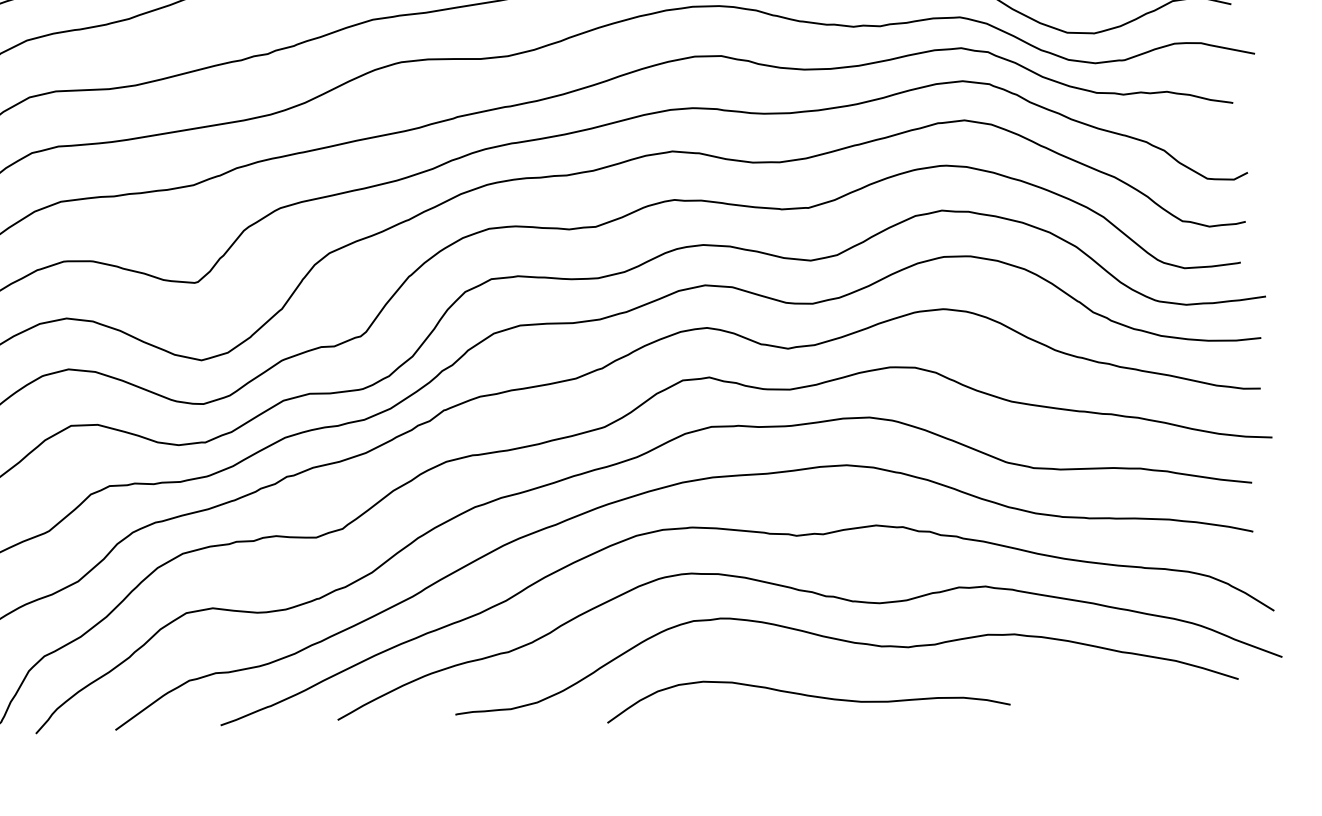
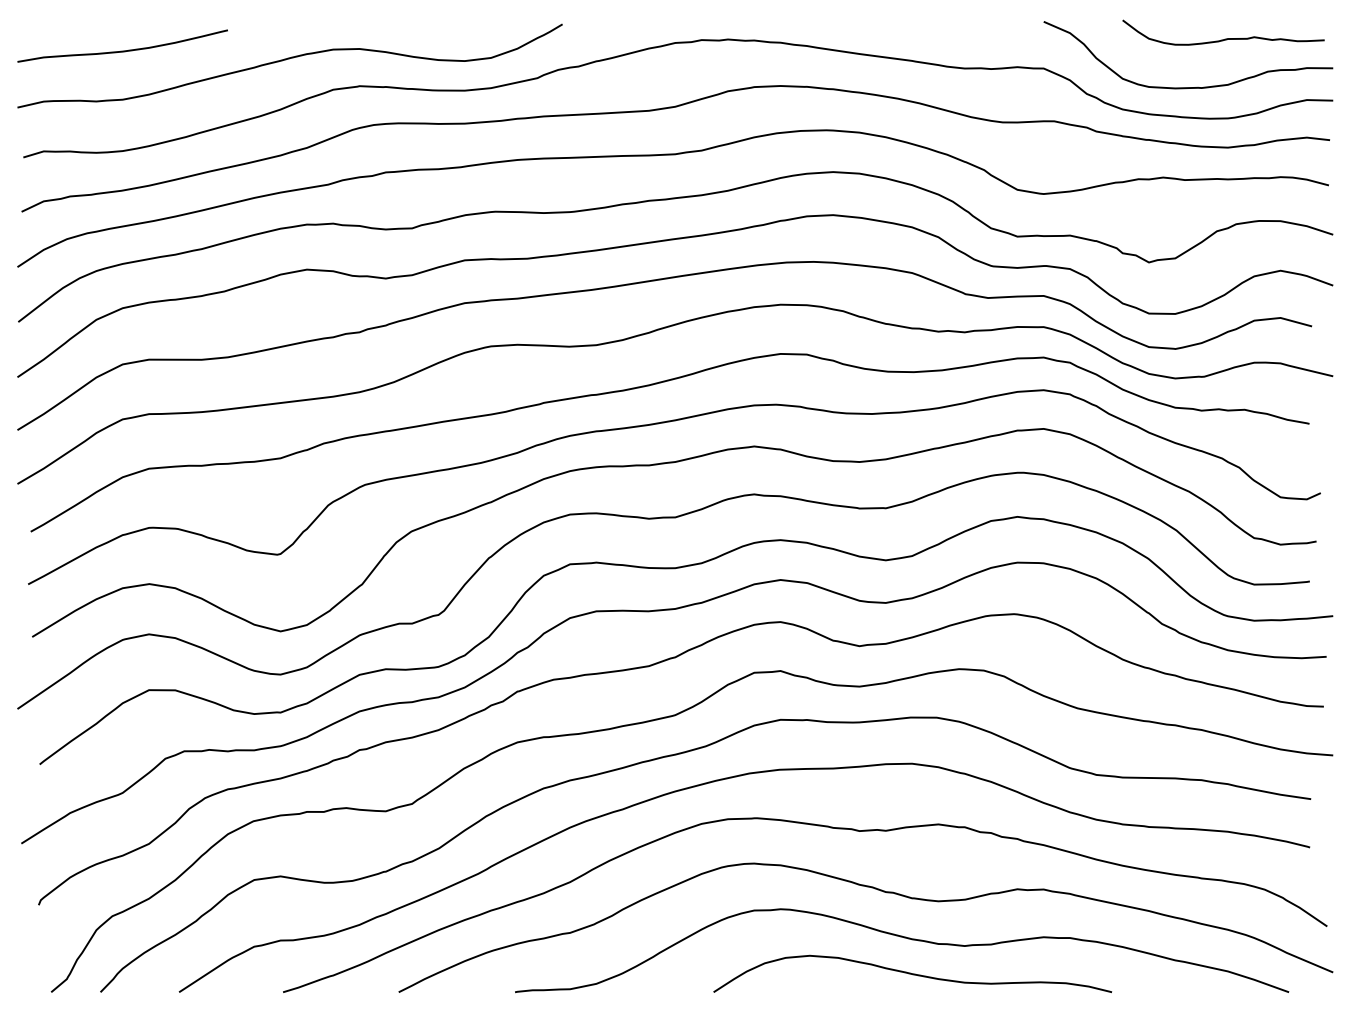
curve: (807, 694) -> (912, 973), moved

